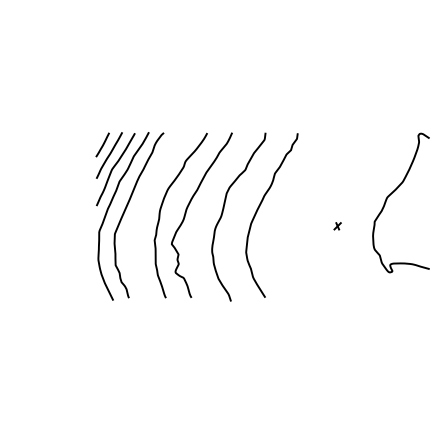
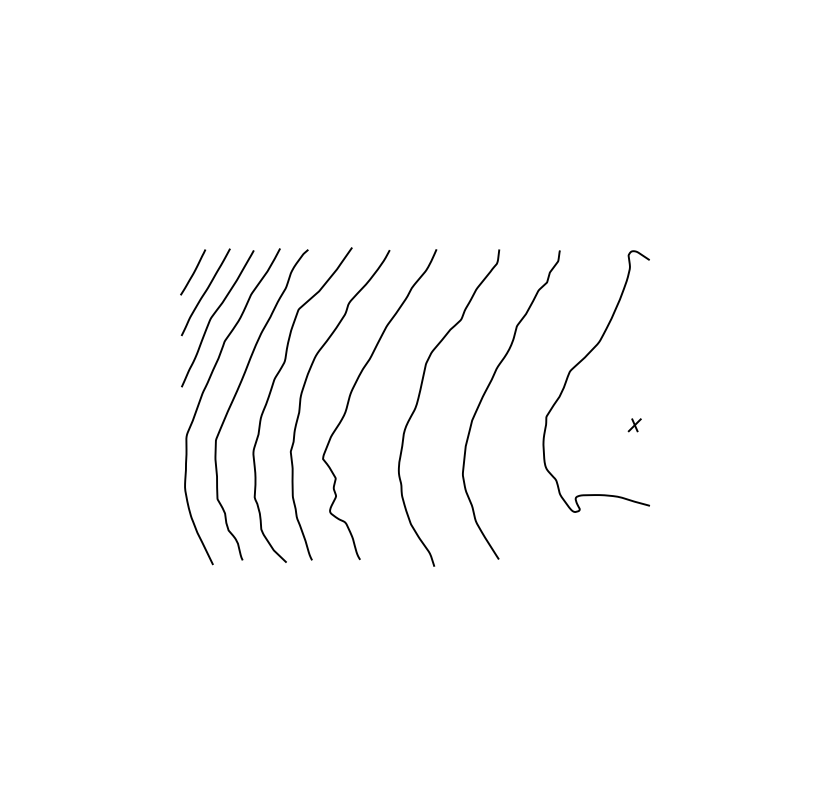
curve: (394, 192) -> (583, 361), moved
curve: (144, 210) -> (271, 395), added

